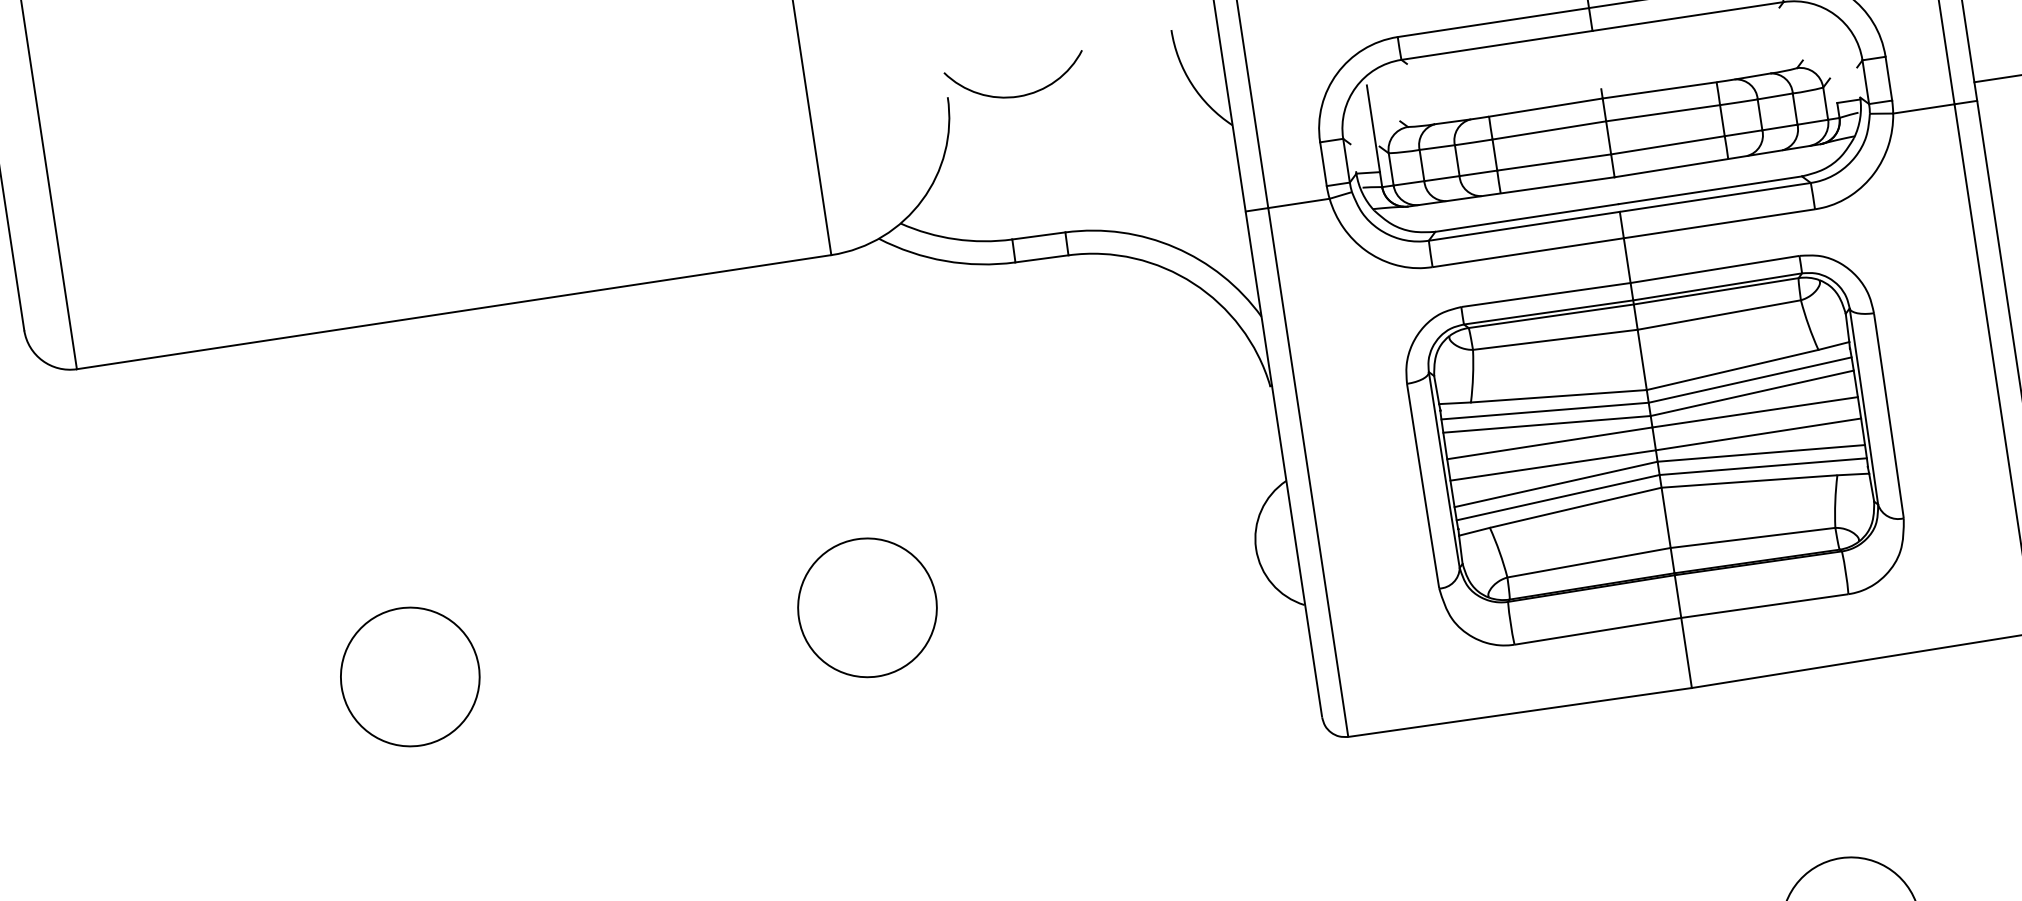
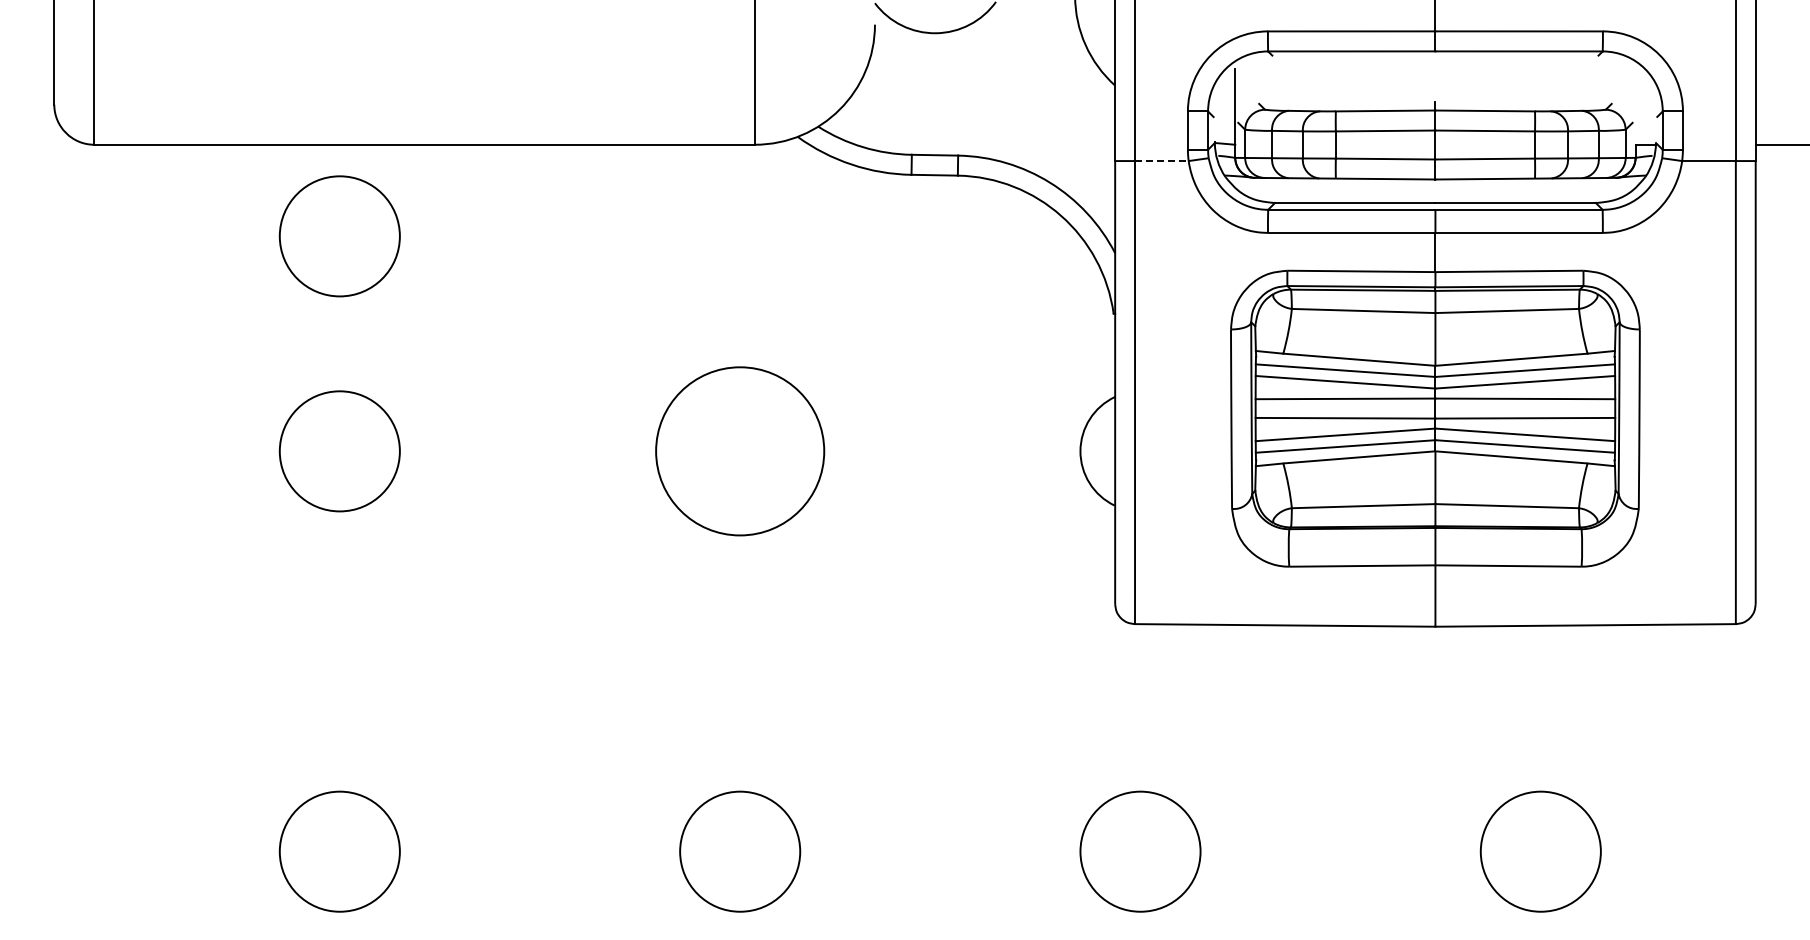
line: (1298, 204) -> (1161, 161), solid -> dashed
circle: (372, 431) -> (339, 236), added
circle: (867, 607) -> (740, 451), size x1.4

